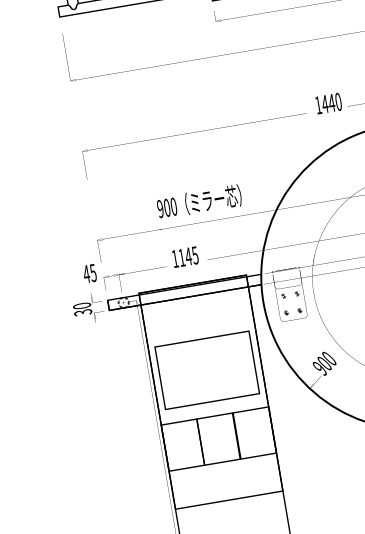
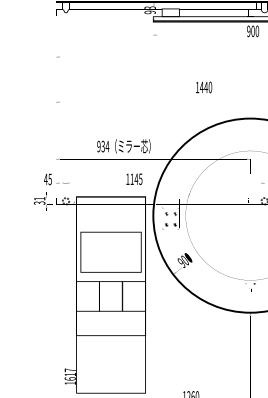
text: (329, 103) -> (204, 87), moved
text: (170, 207) -> (105, 146), 900 -> 934
text: (185, 257) -> (134, 179), moved
text: (81, 305) -> (39, 198), 30 -> 31

